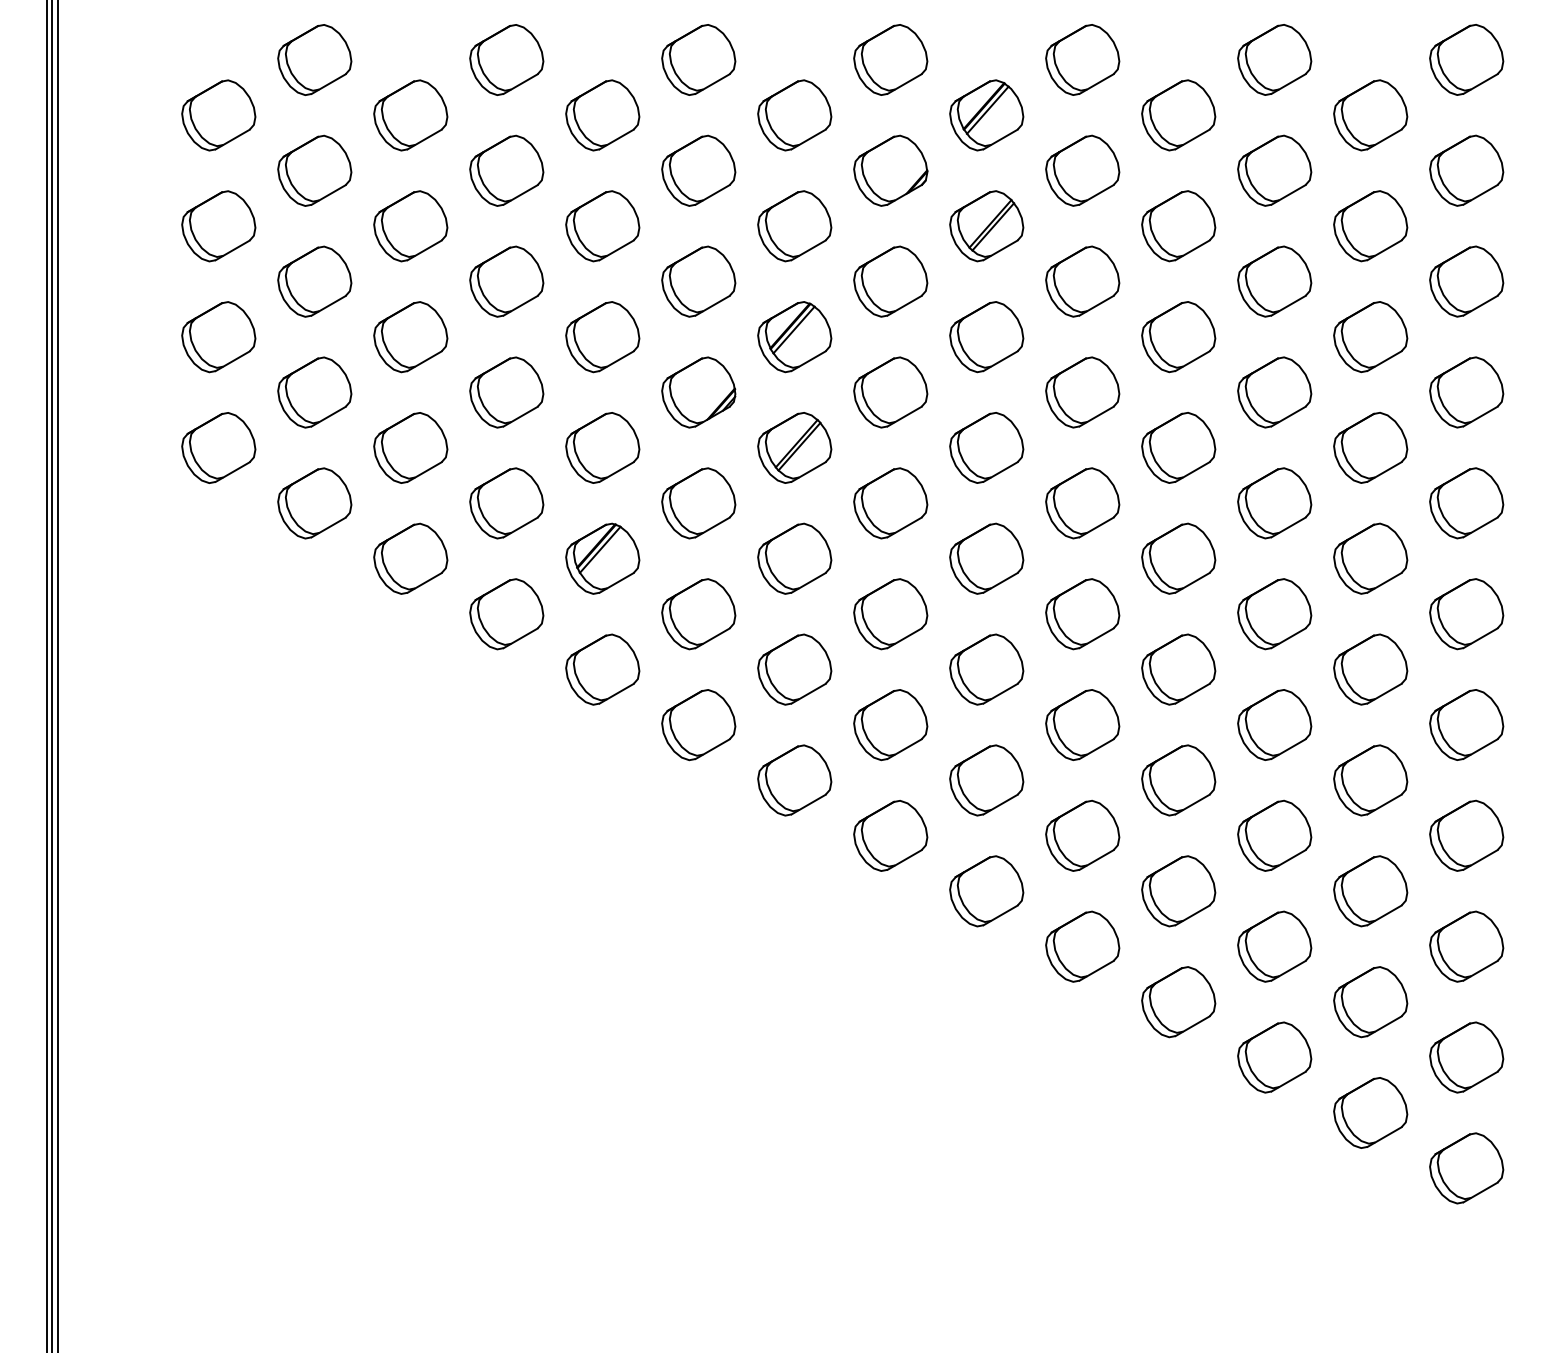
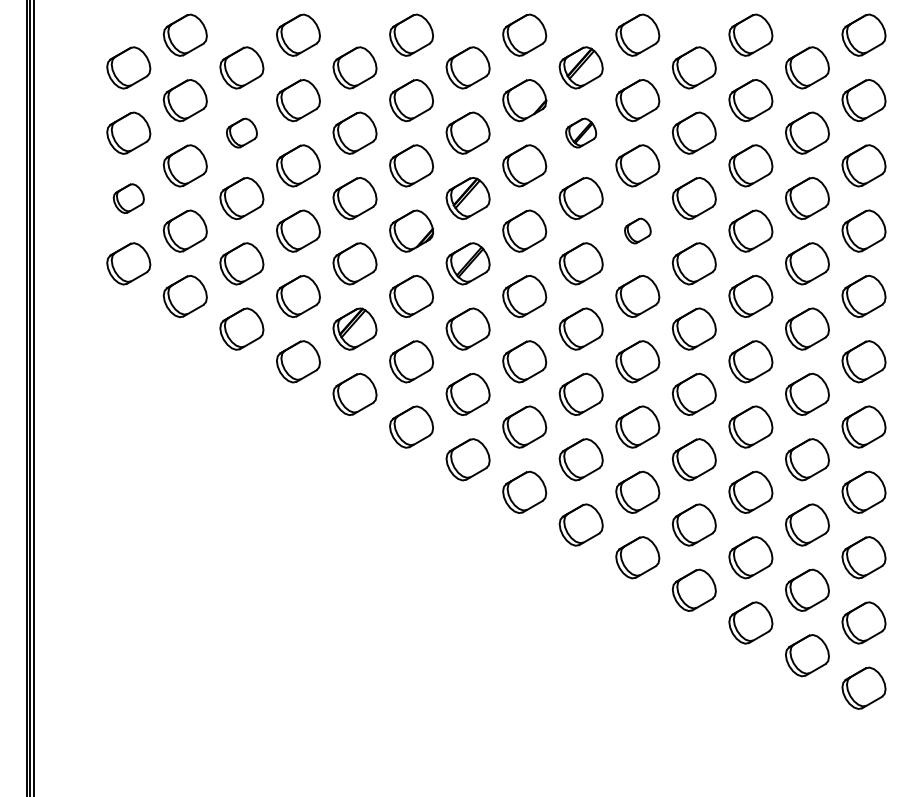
part: (410, 225) -> (241, 132), size x0.7
part: (985, 225) -> (580, 132), size x0.7
part: (218, 337) -> (128, 198), size x0.7
part: (1082, 391) -> (637, 230), size x0.6

